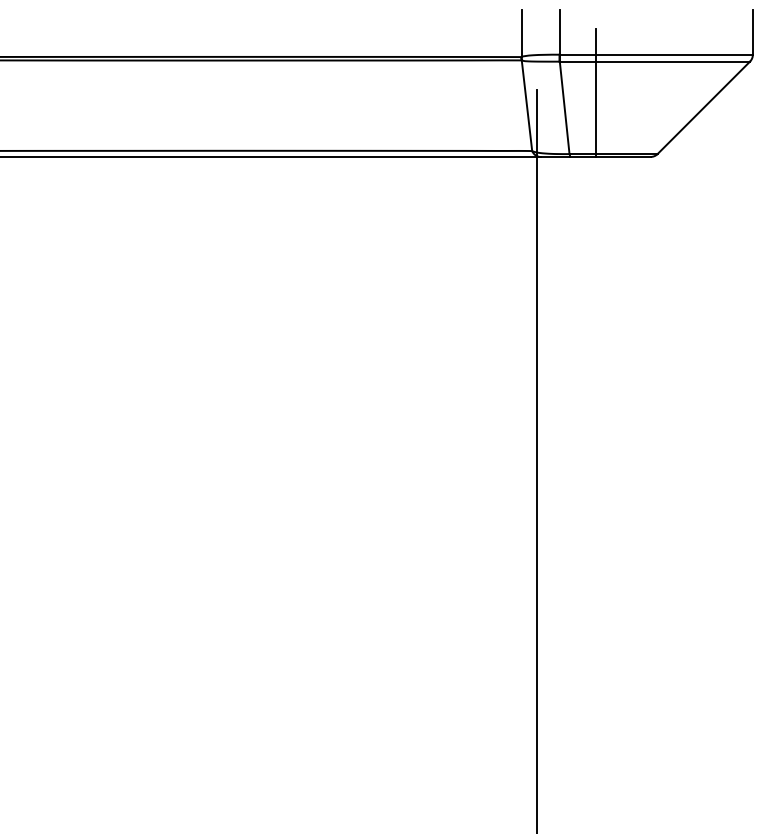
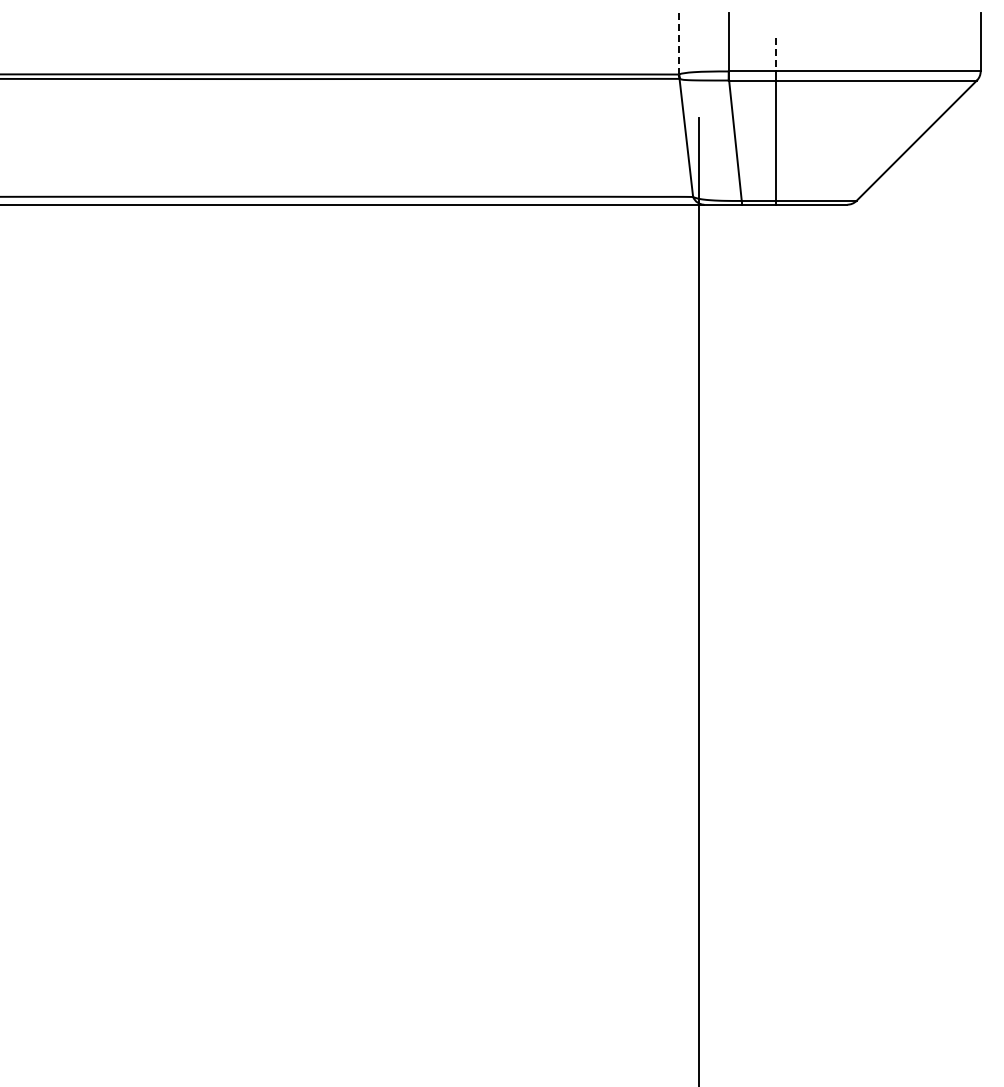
line: (521, 33) -> (679, 43), solid -> dashed
line: (595, 41) -> (775, 54), solid -> dashed

